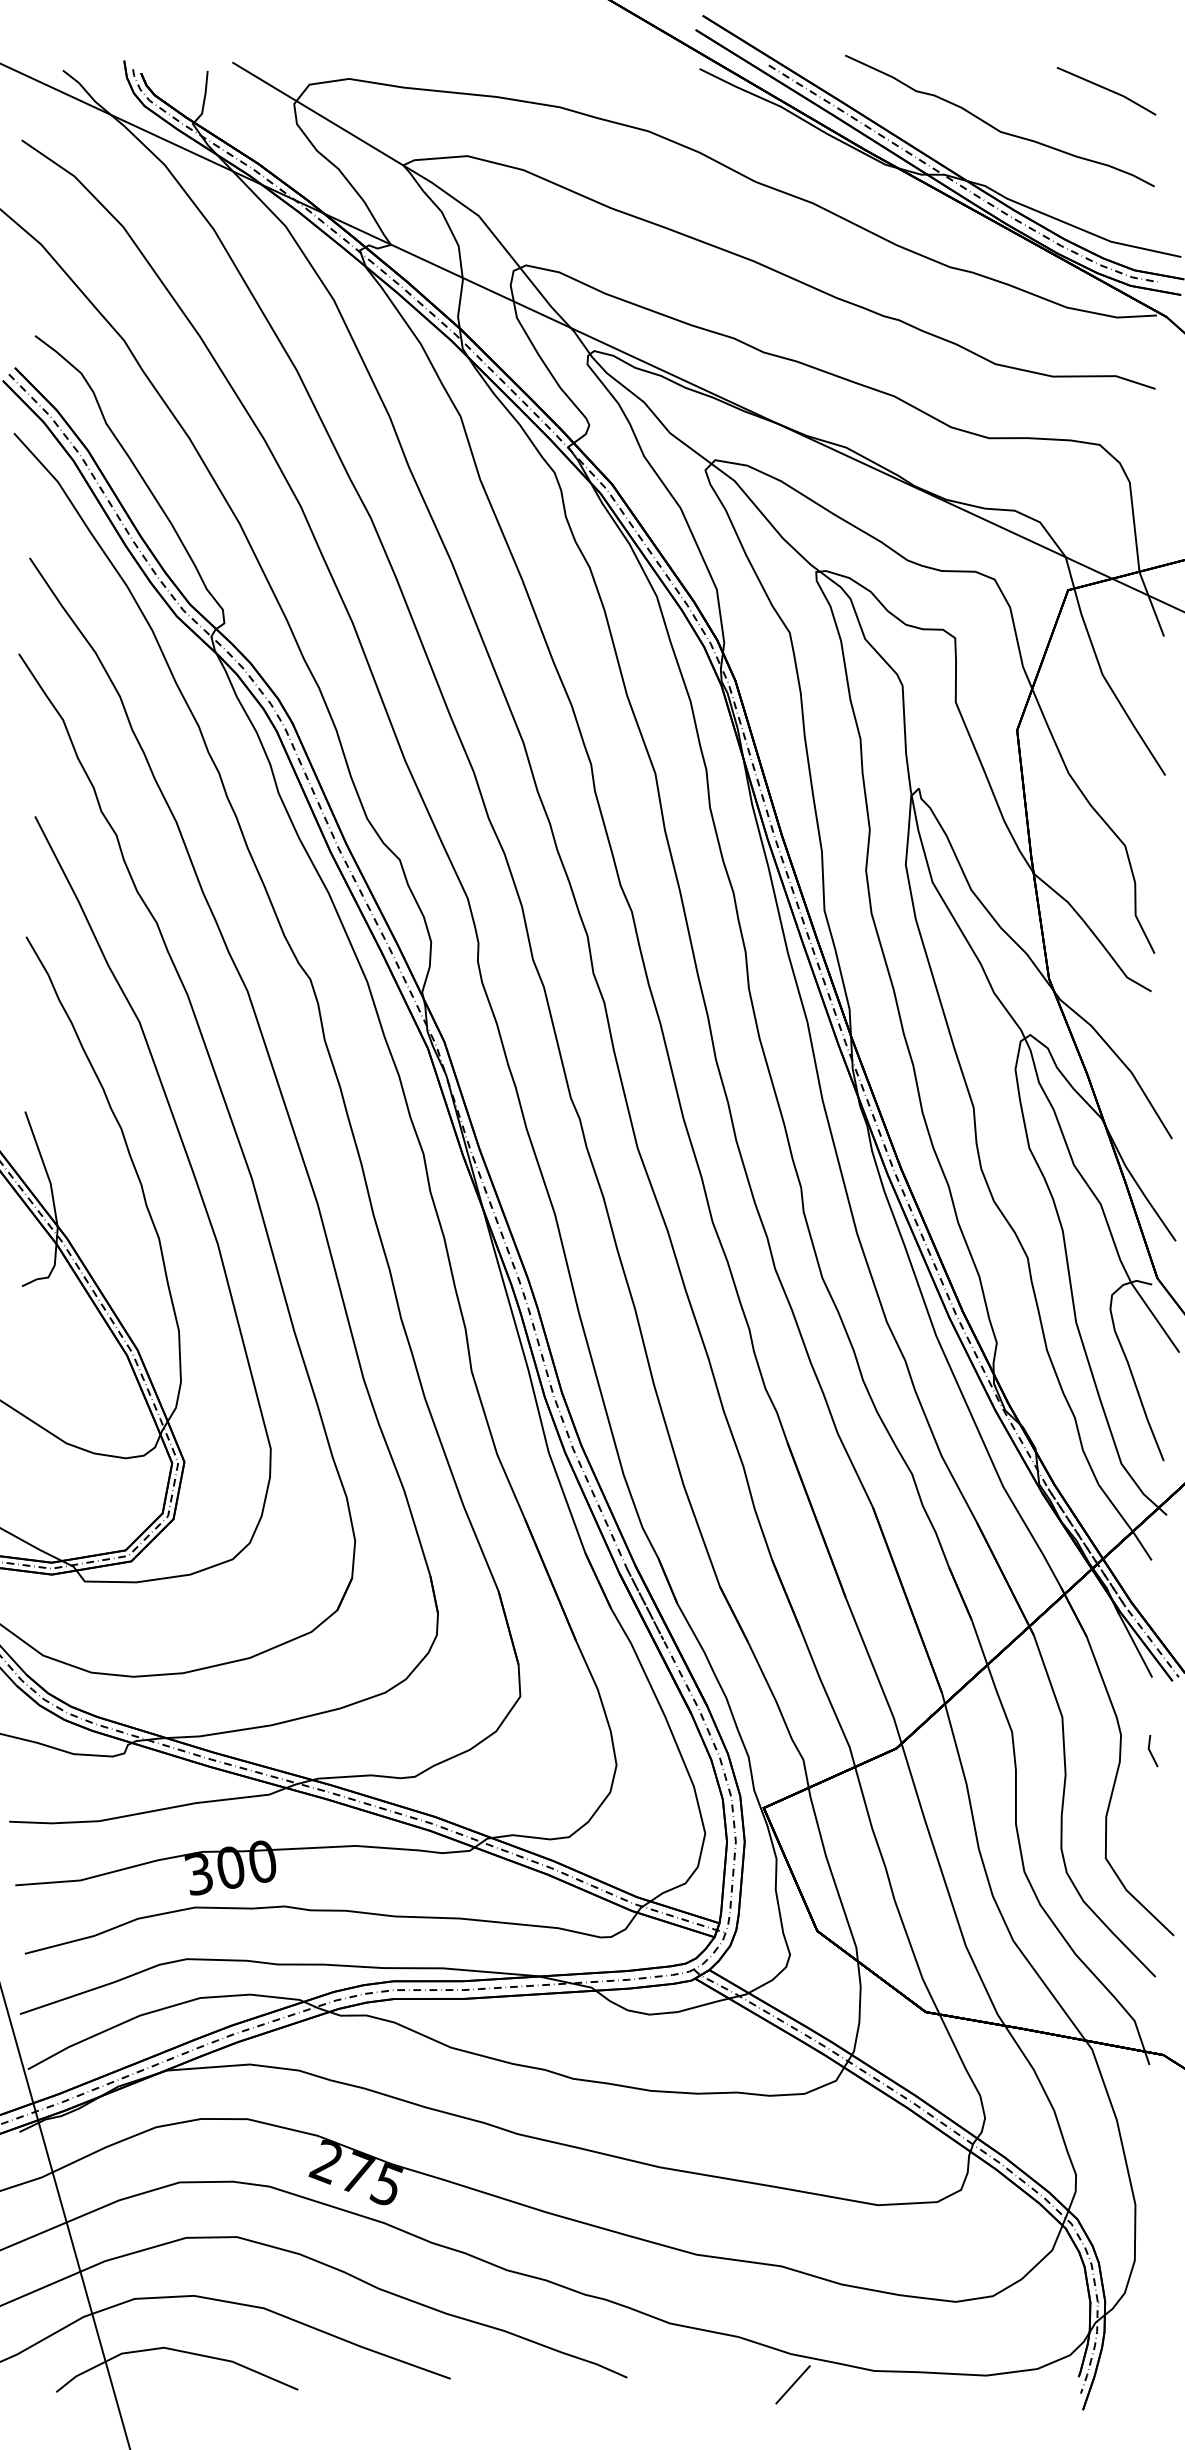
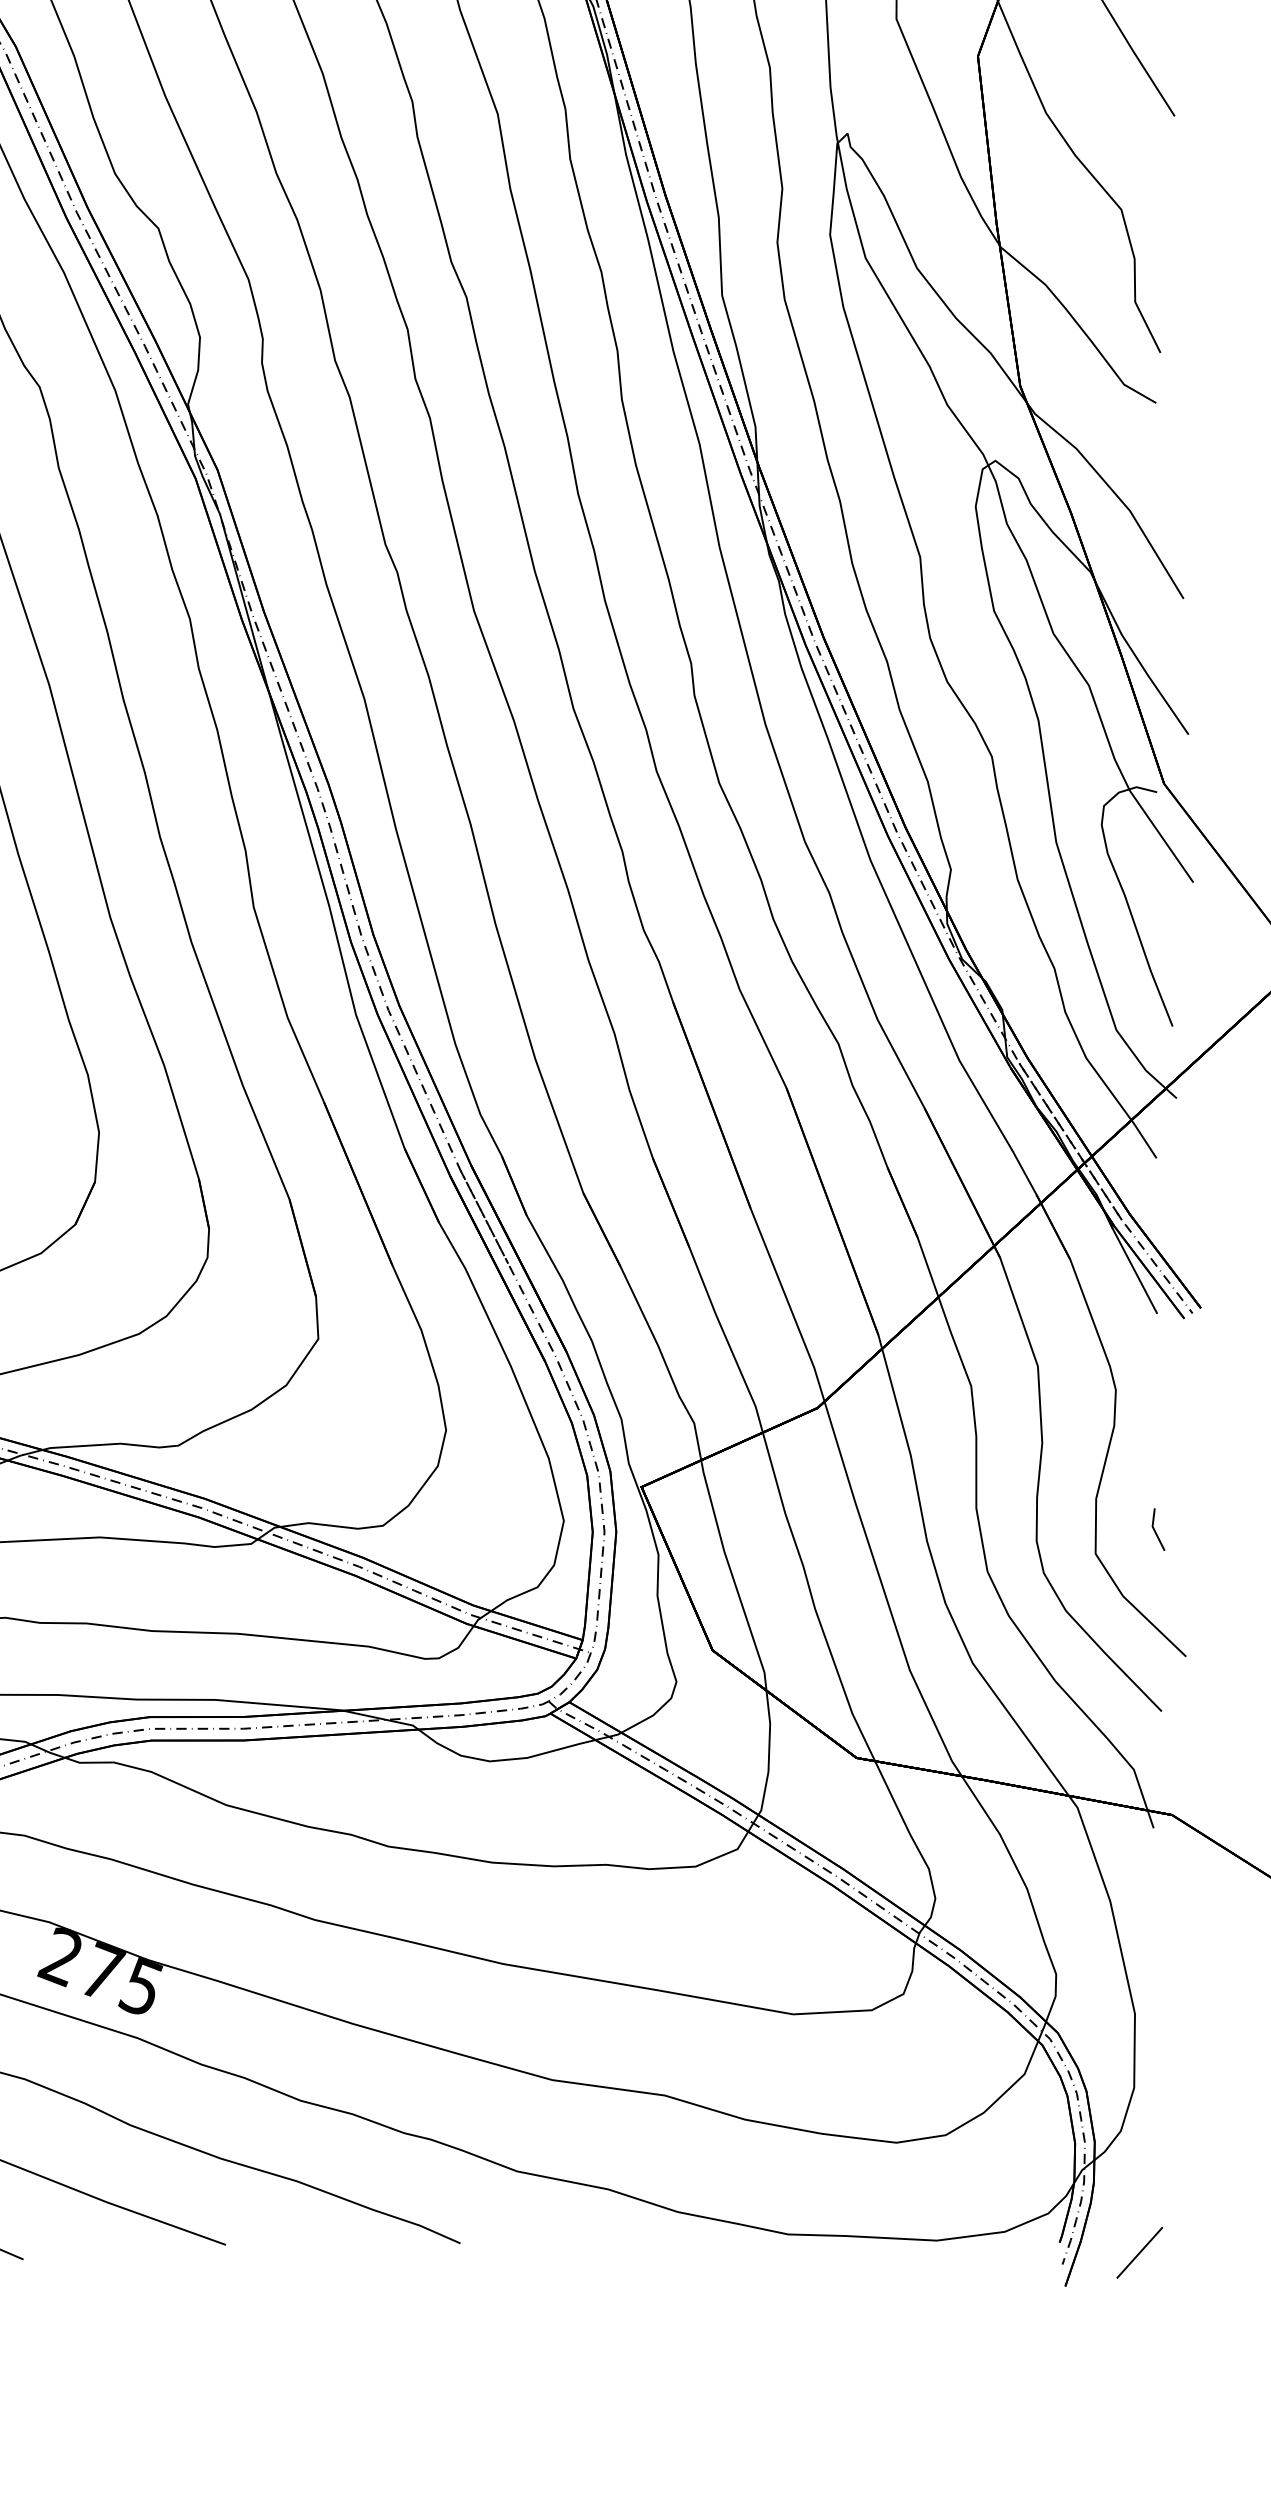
line: (1151, 1751) -> (1156, 1530), moved
line: (792, 2384) -> (1139, 2252), moved

